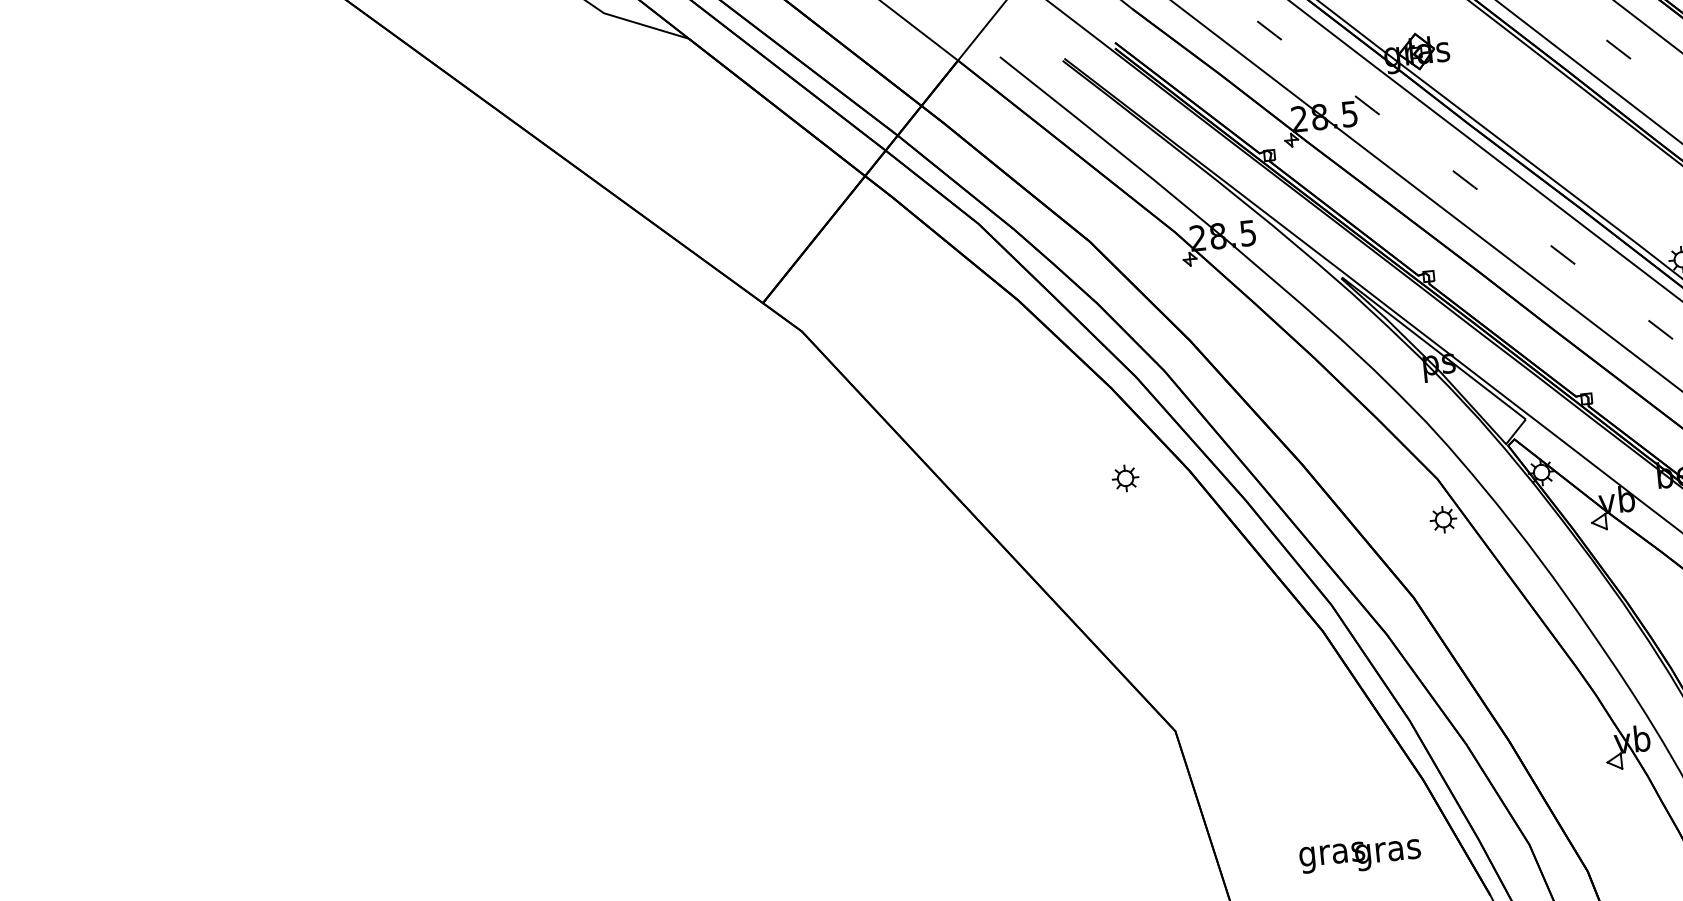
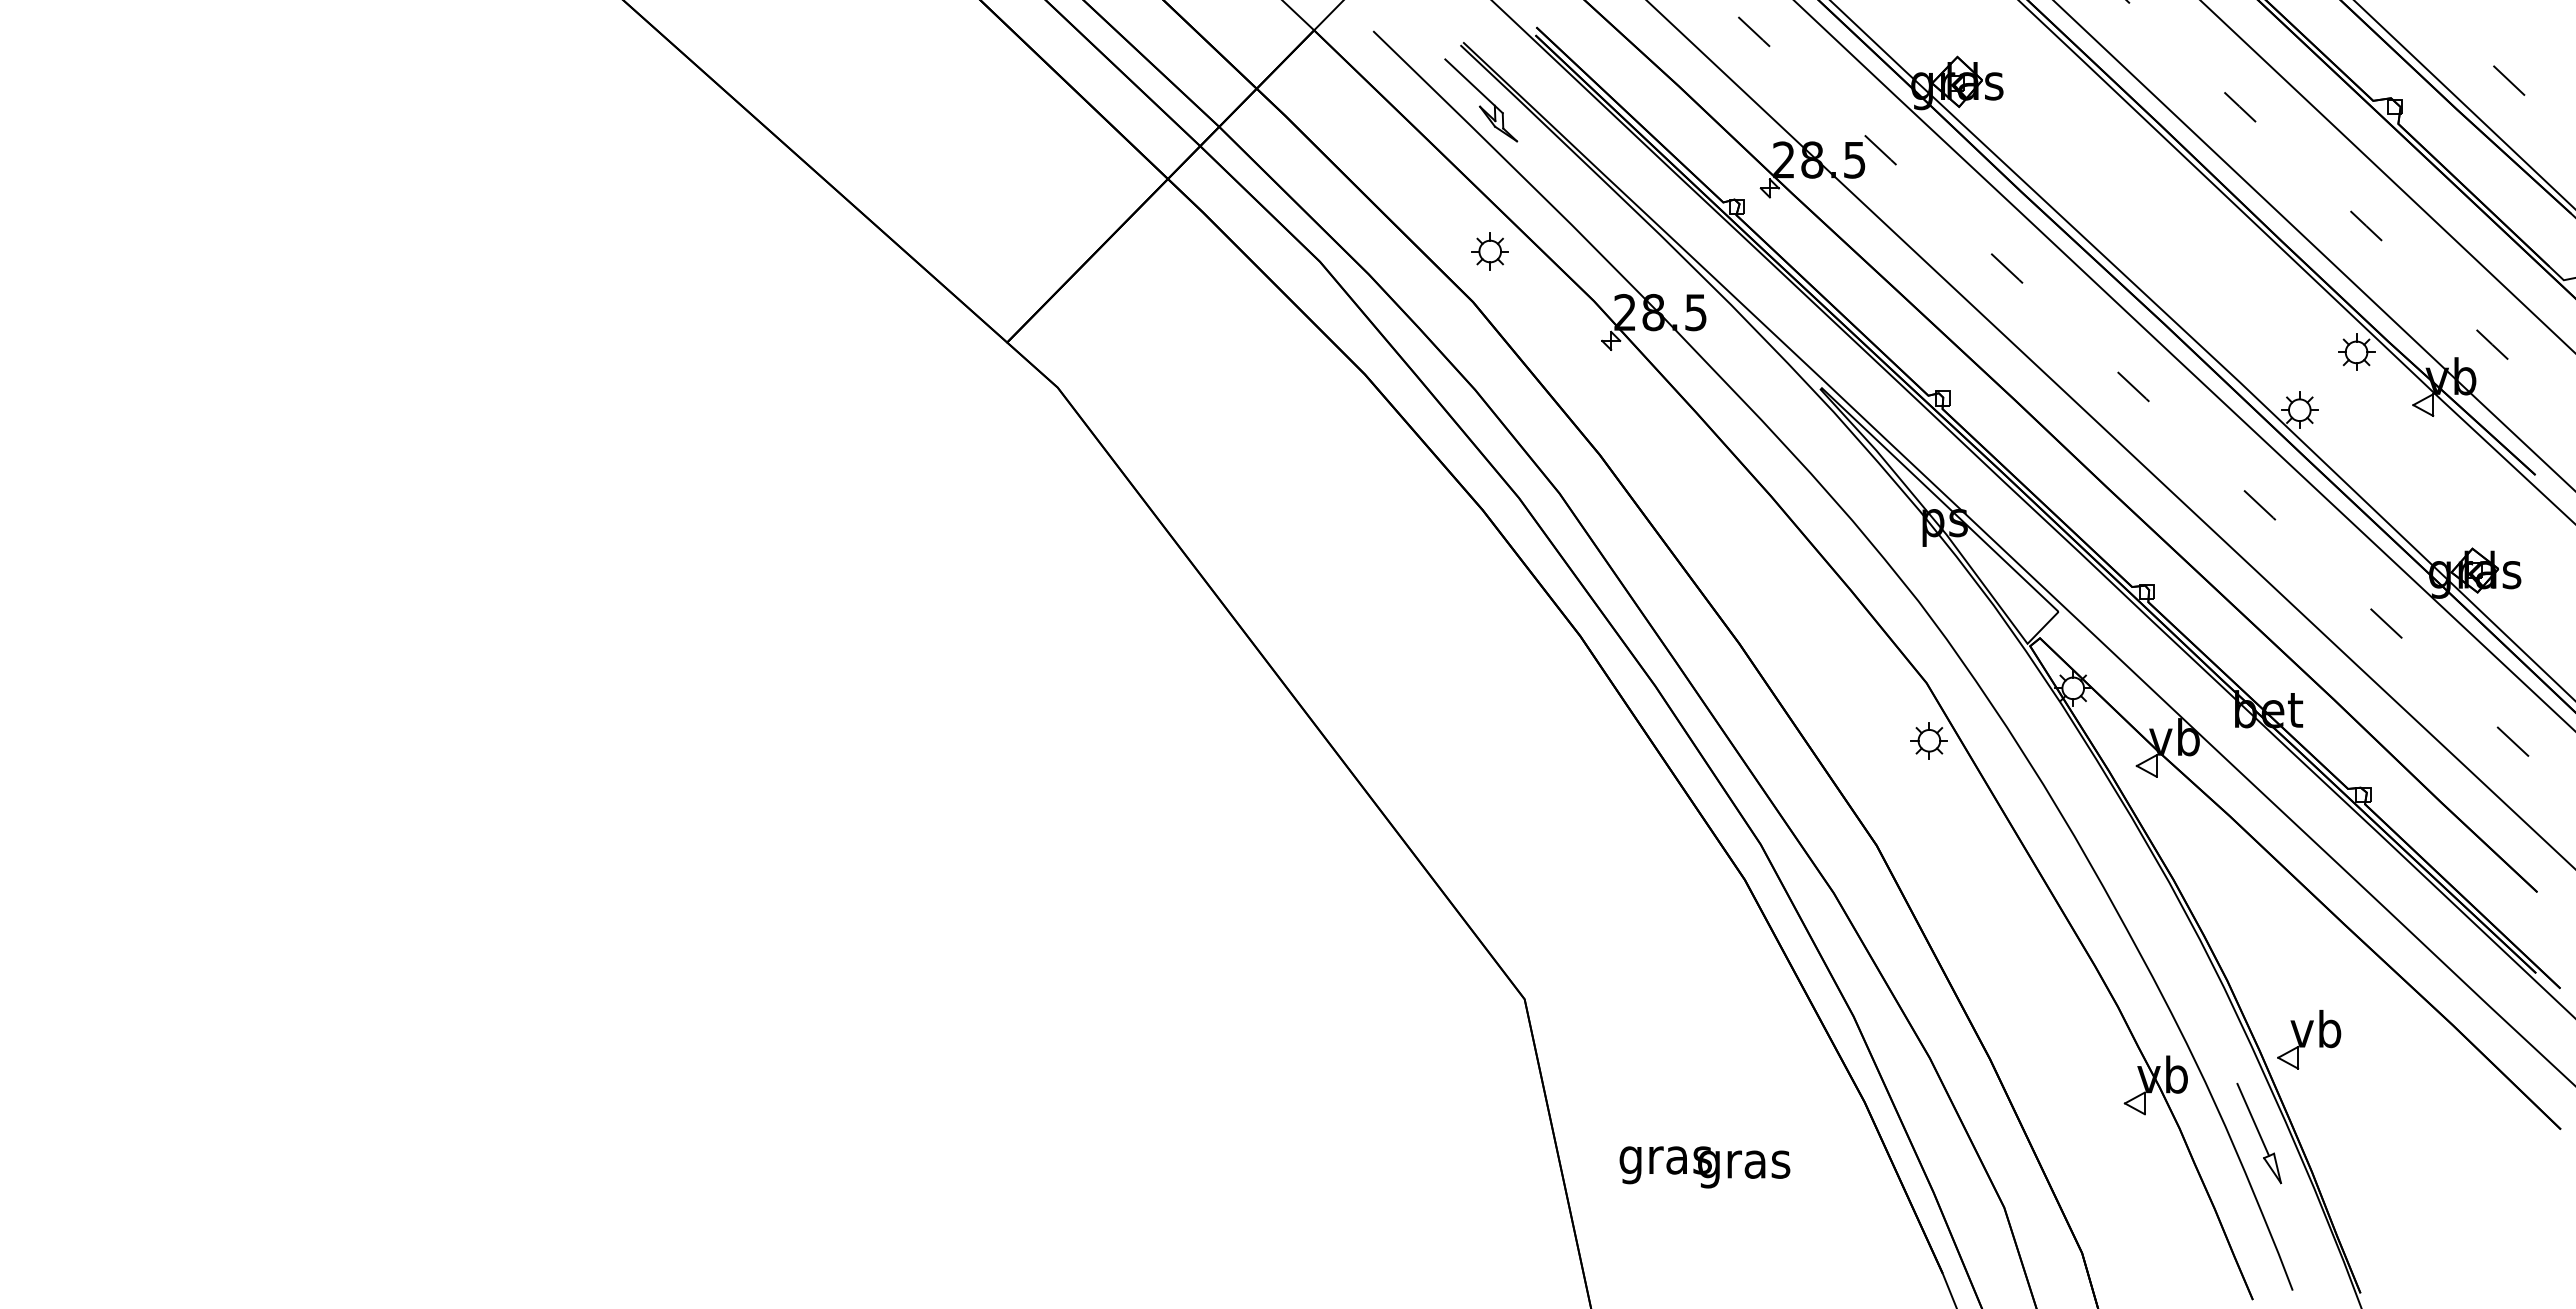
part: (1081, 98) -> (1481, 100), added
part: (1125, 478) -> (1489, 251), moved
text: (1360, 856) -> (1704, 1167), moved

